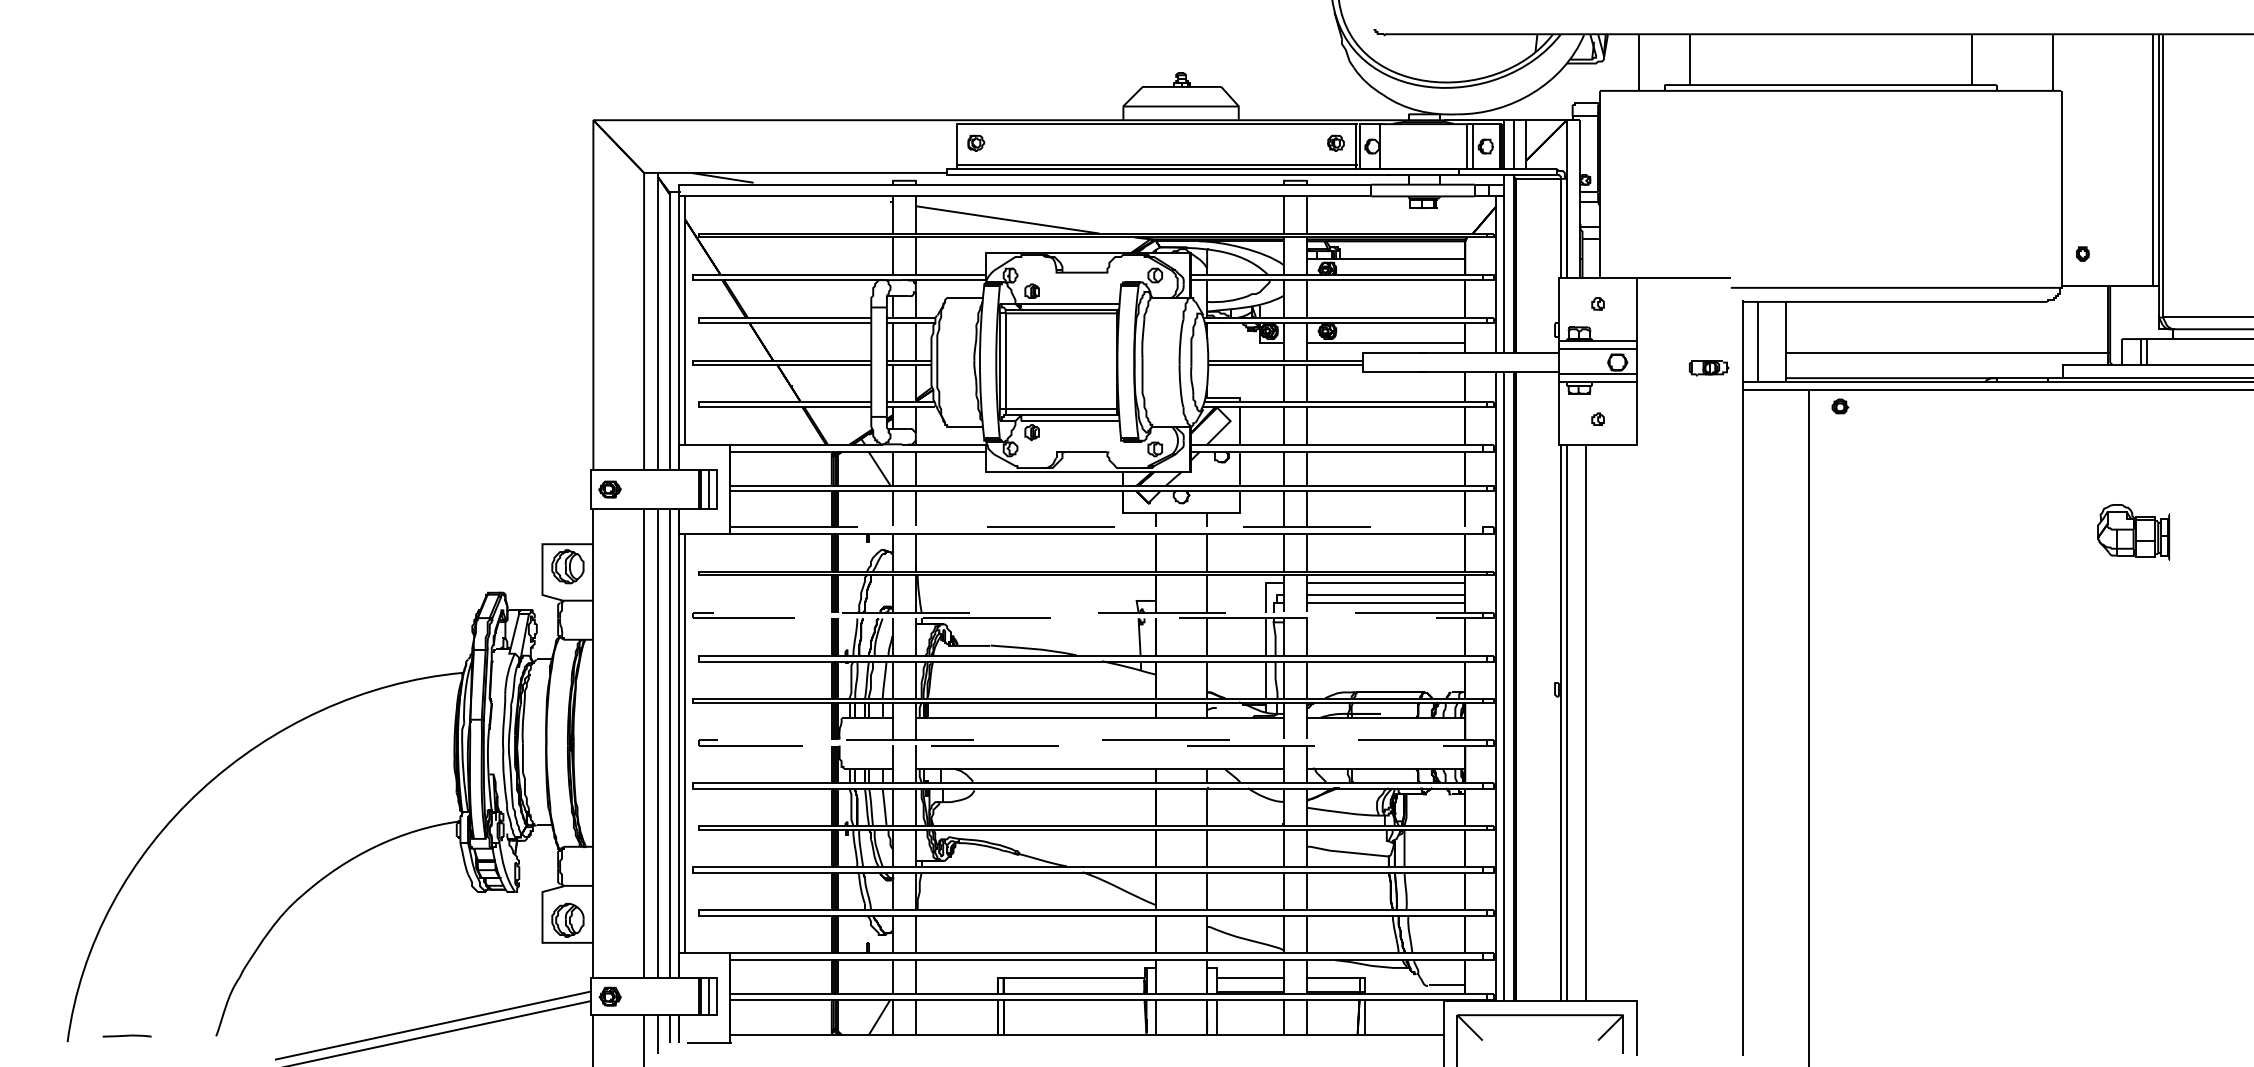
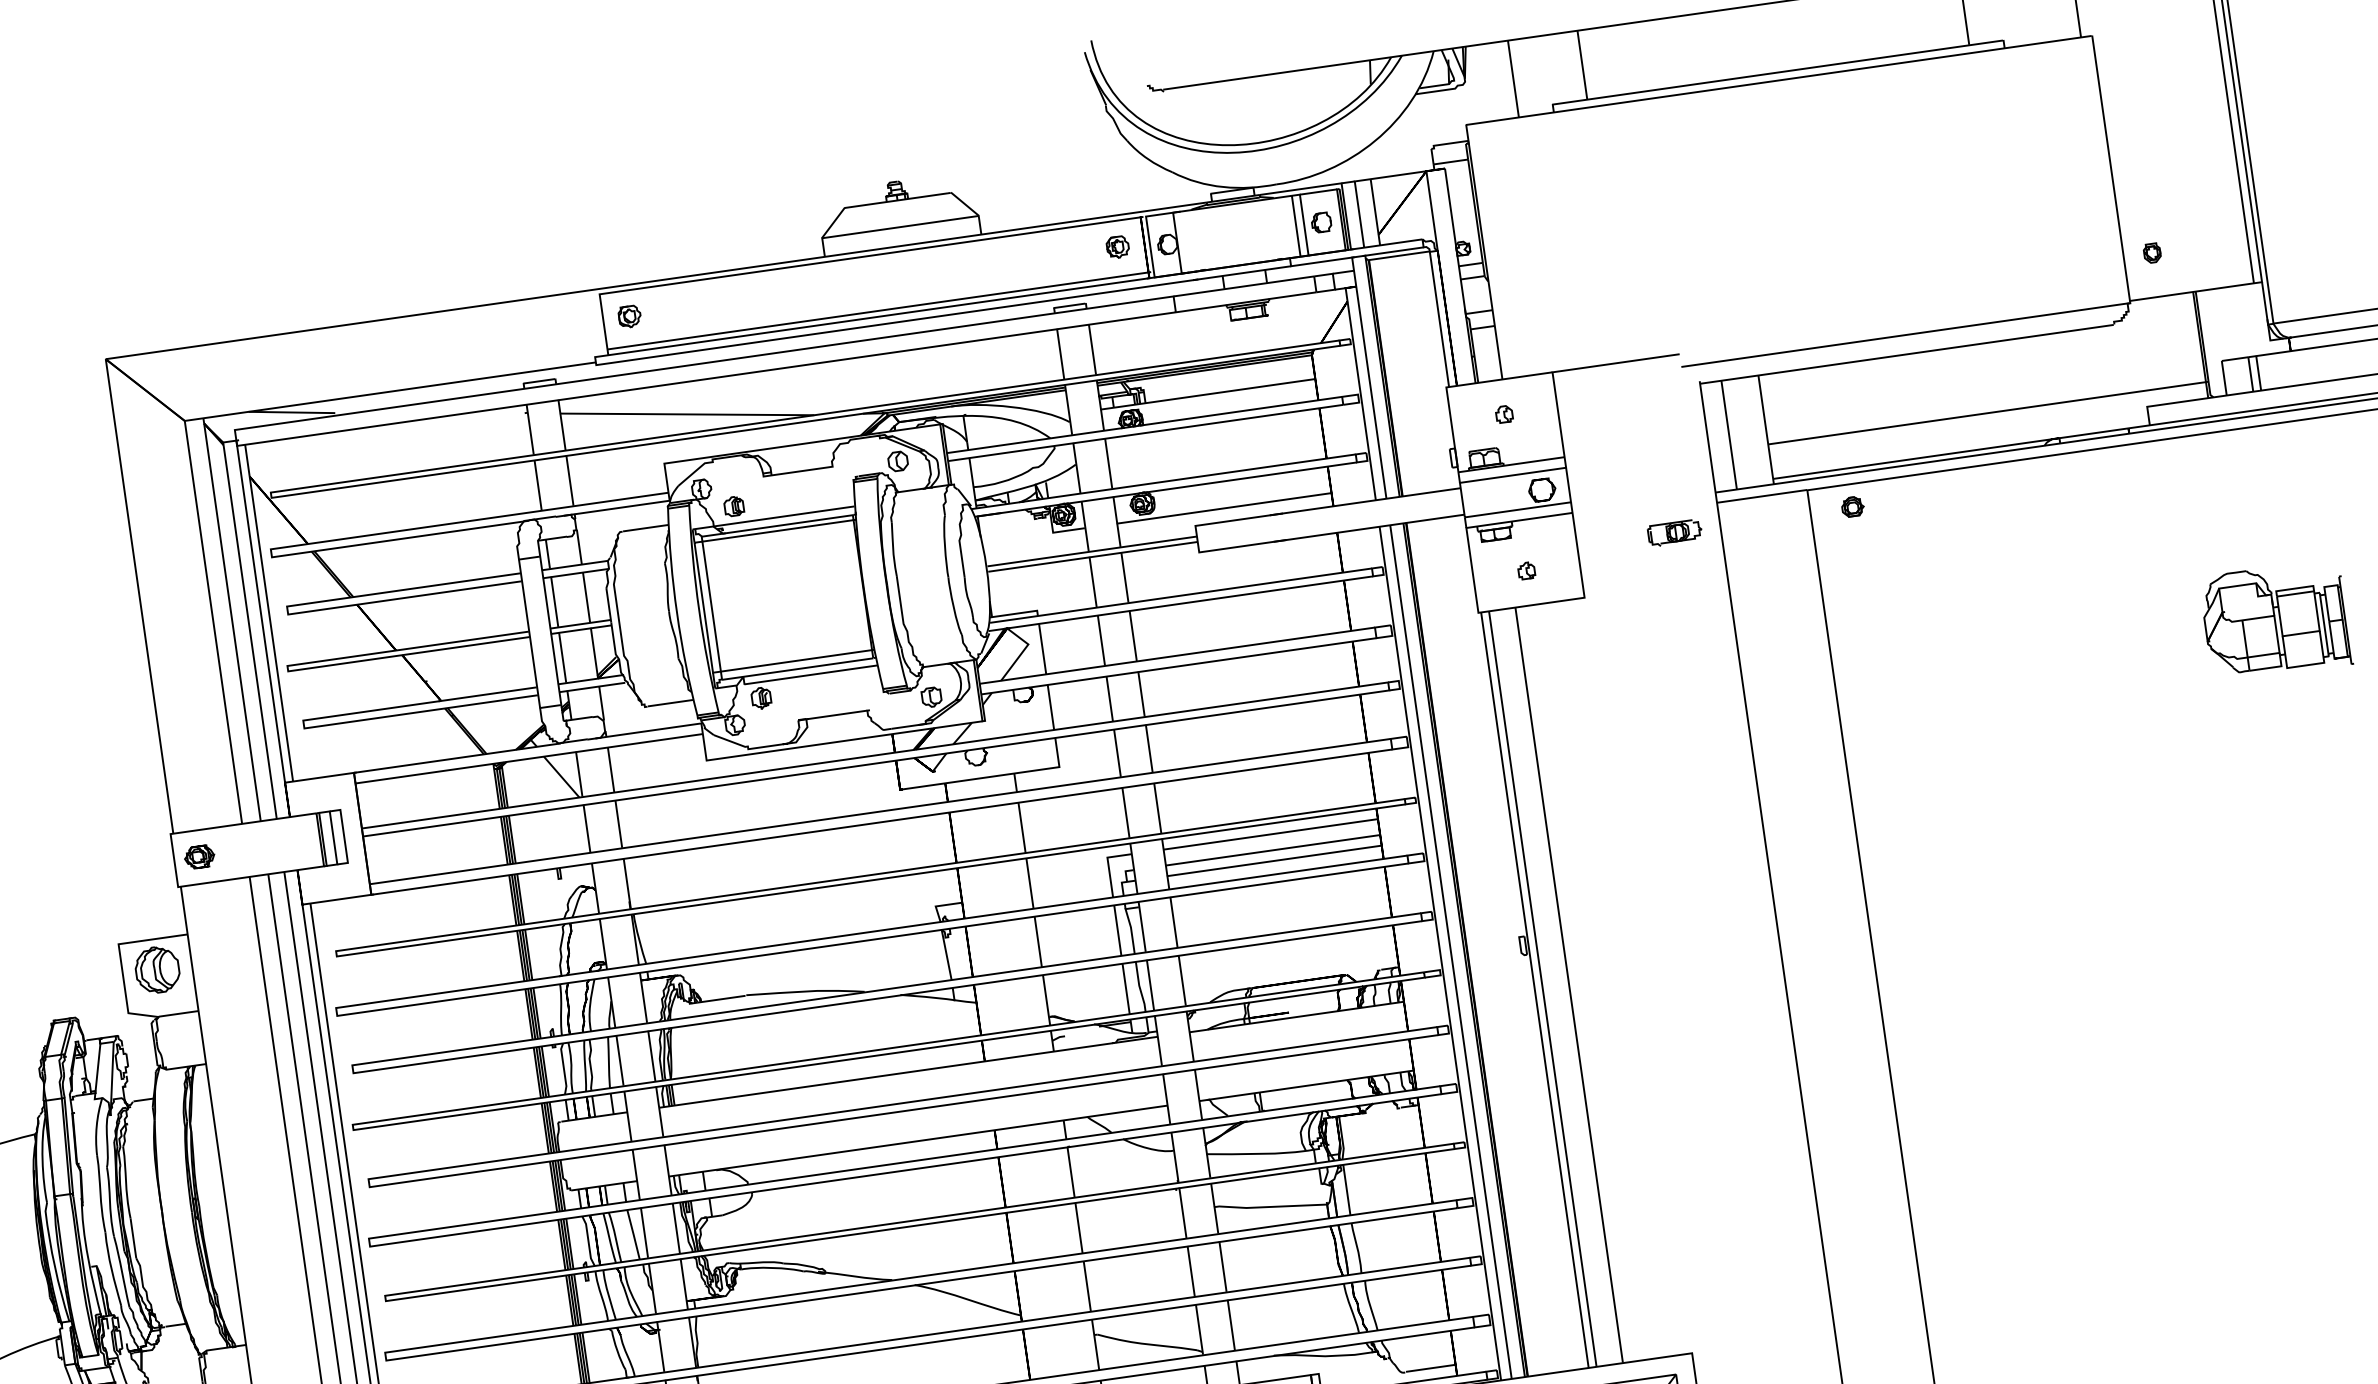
part: (1709, 368) -> (1675, 533), moved
line: (1106, 526) -> (880, 811), dashed -> solid
part: (2133, 531) -> (2274, 619), size x1.43
line: (693, 615) -> (337, 1011), dashed -> solid
line: (698, 742) -> (368, 1183), dashed -> solid

